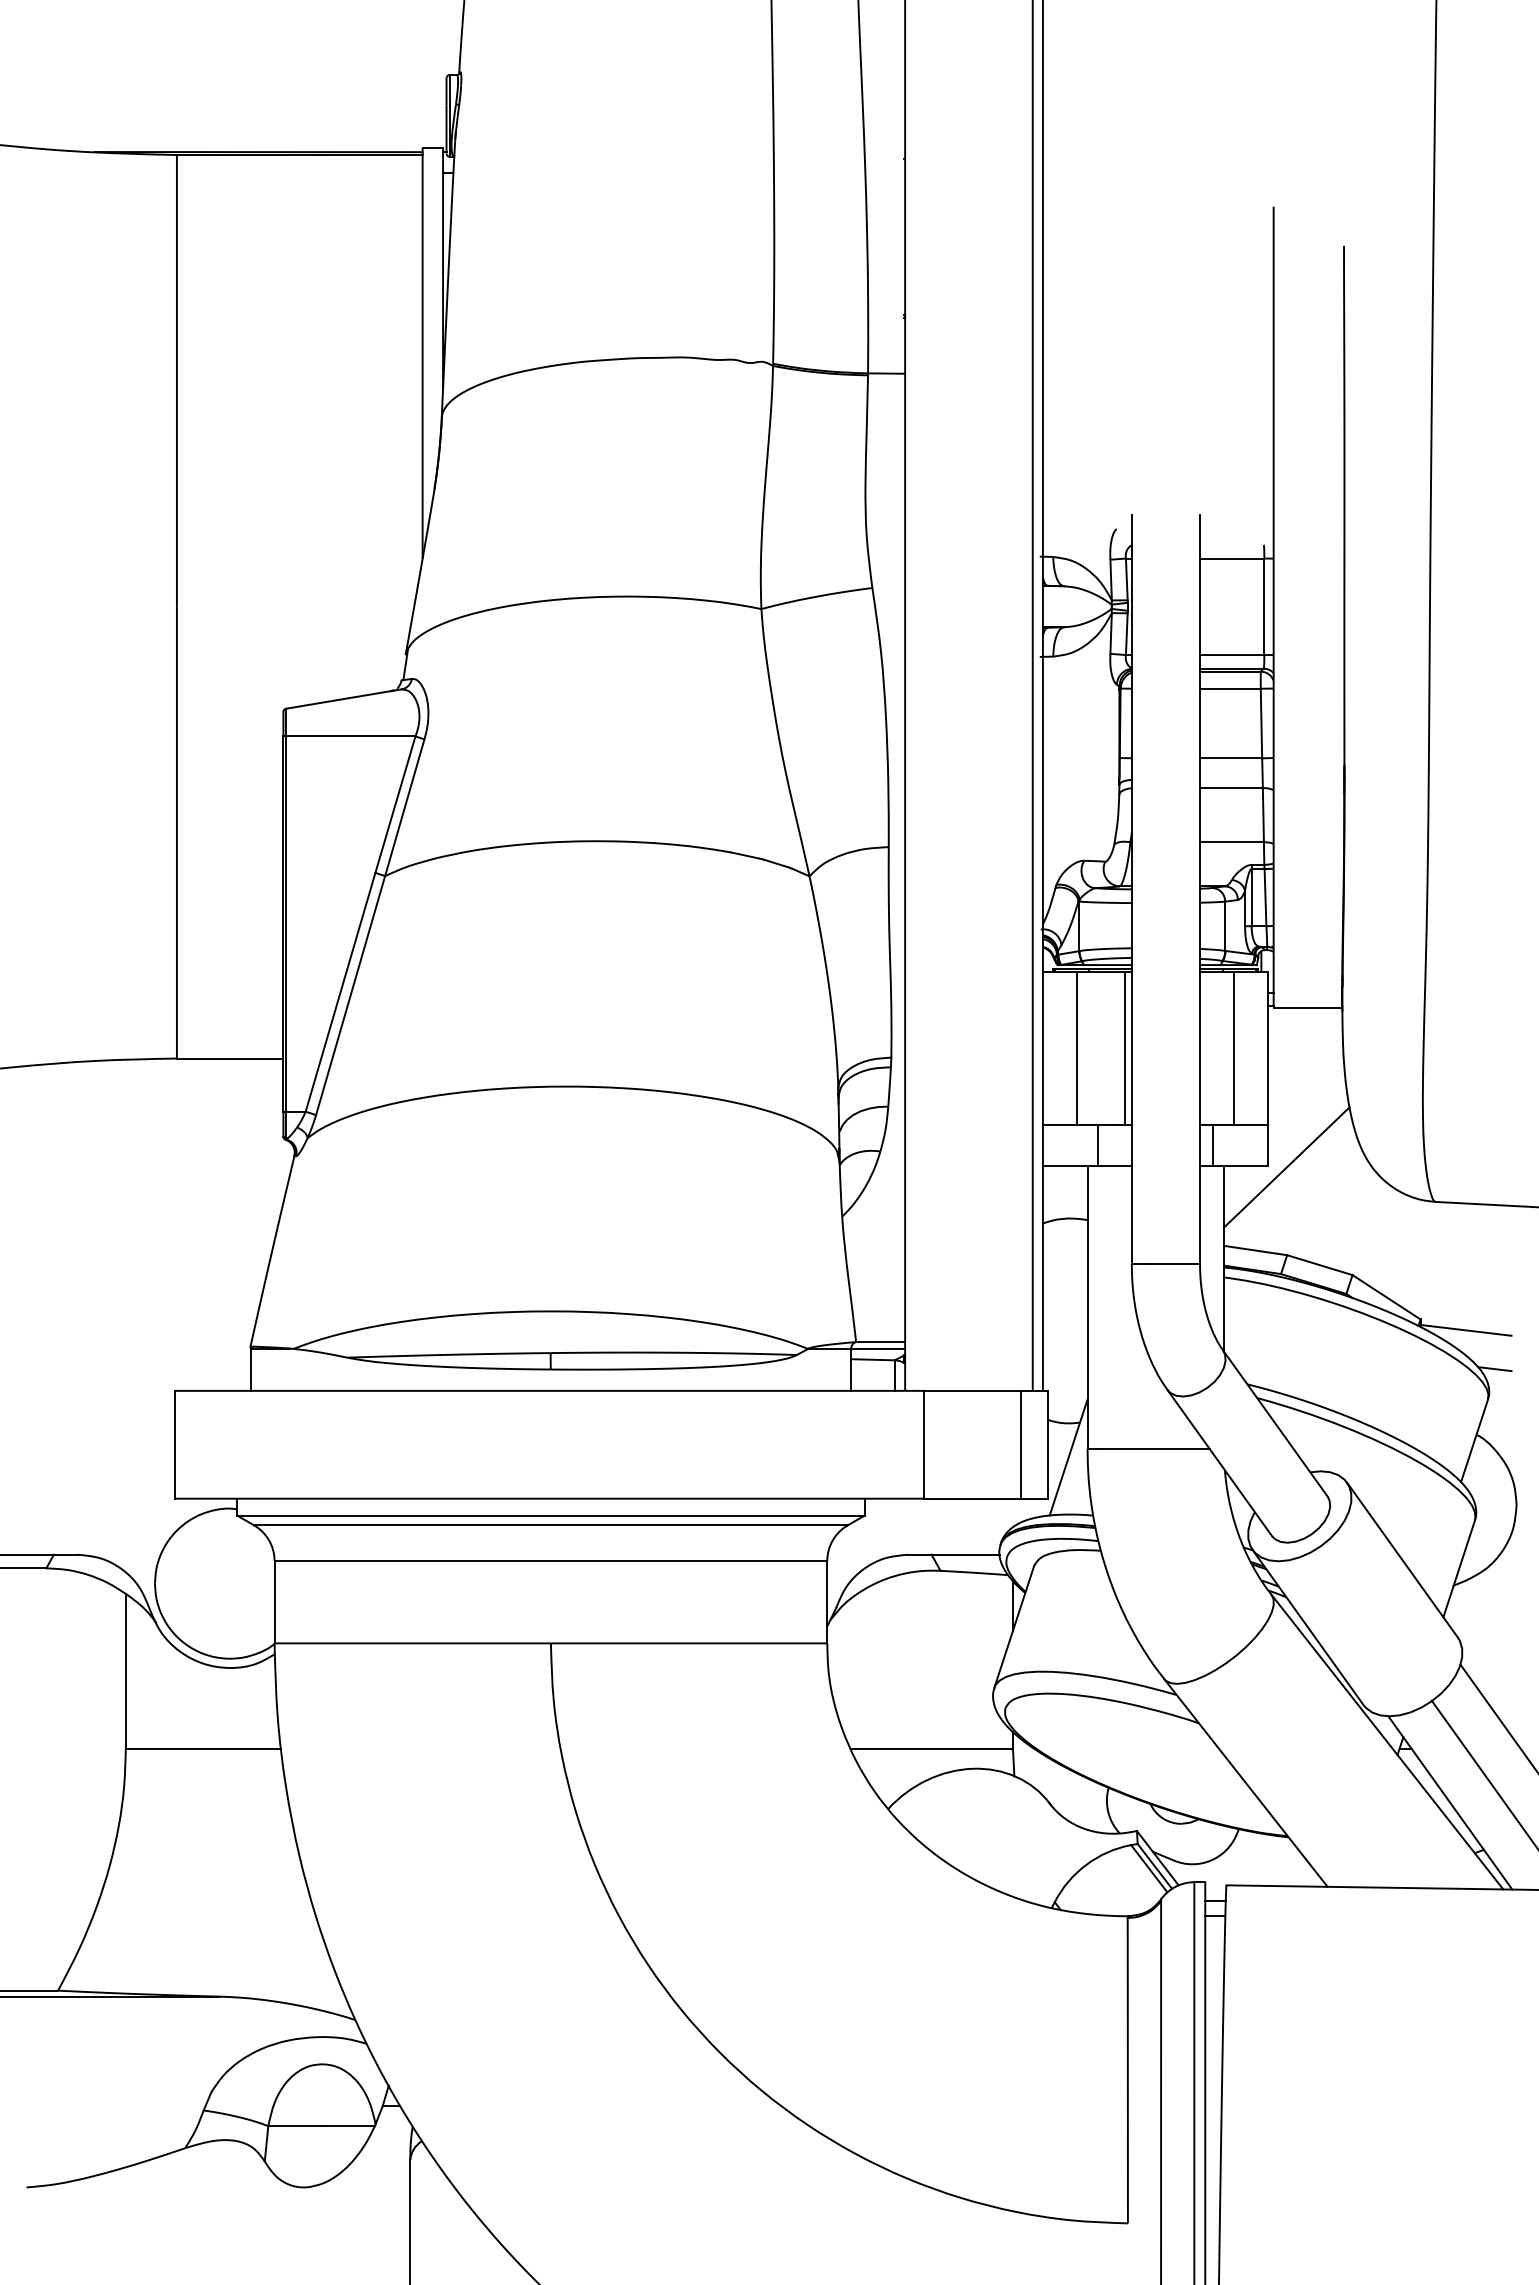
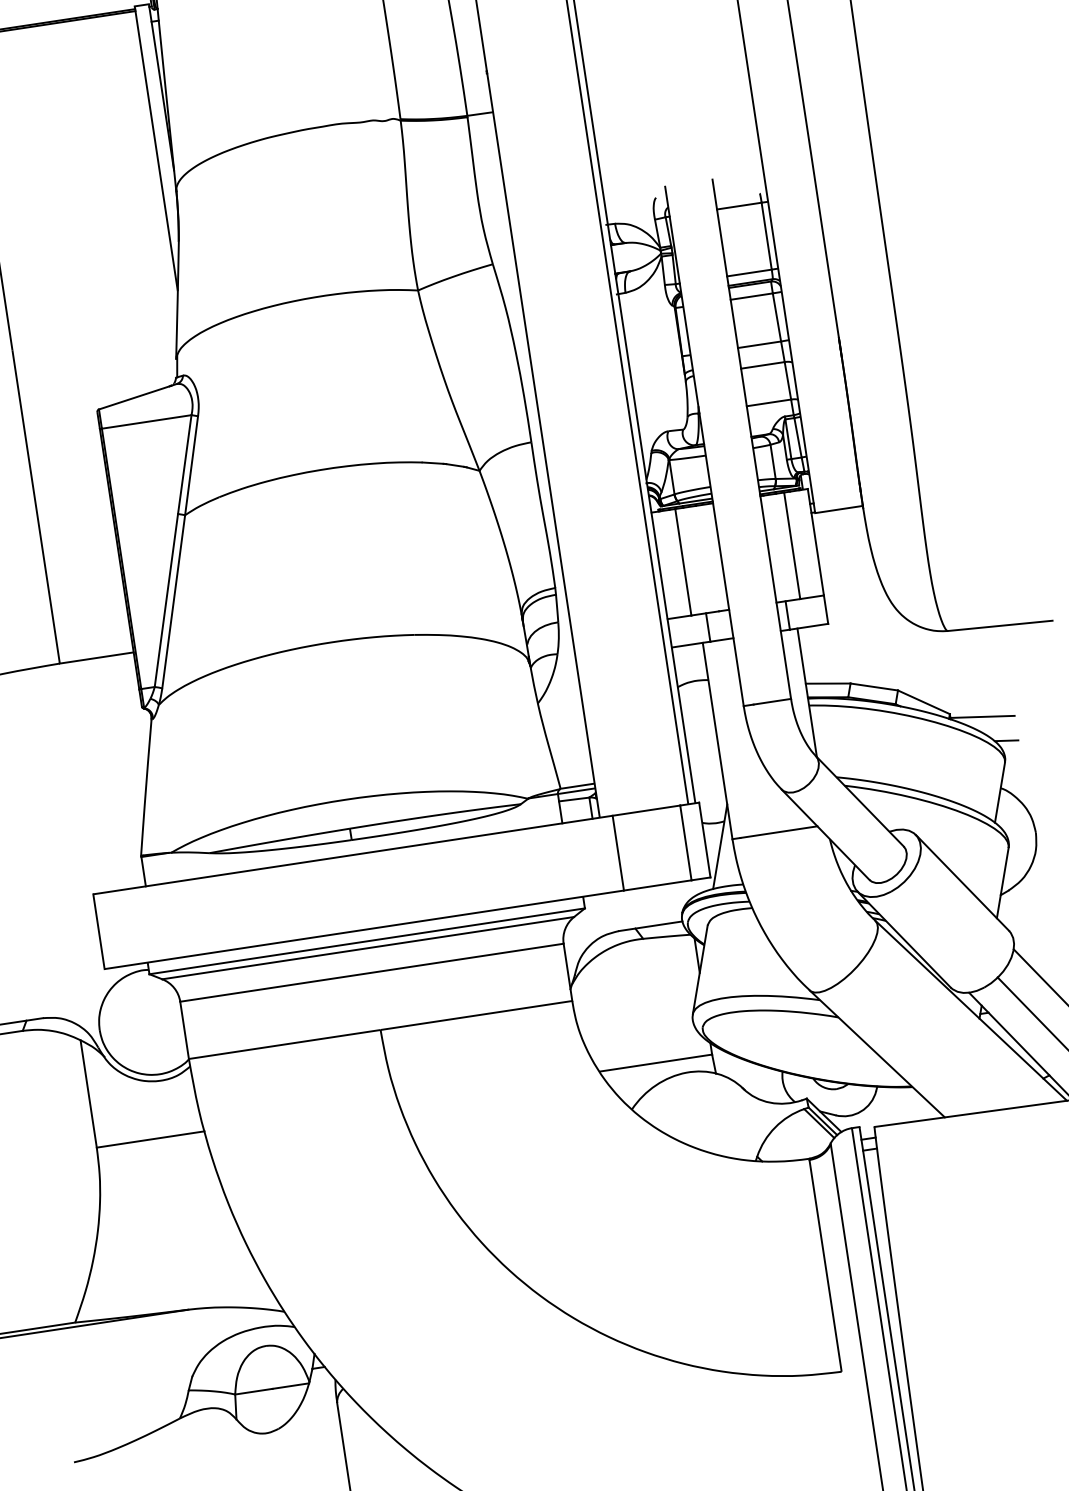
line: (1125, 1048) -> (716, 557), removed
line: (1286, 1167) -> (840, 622), removed

